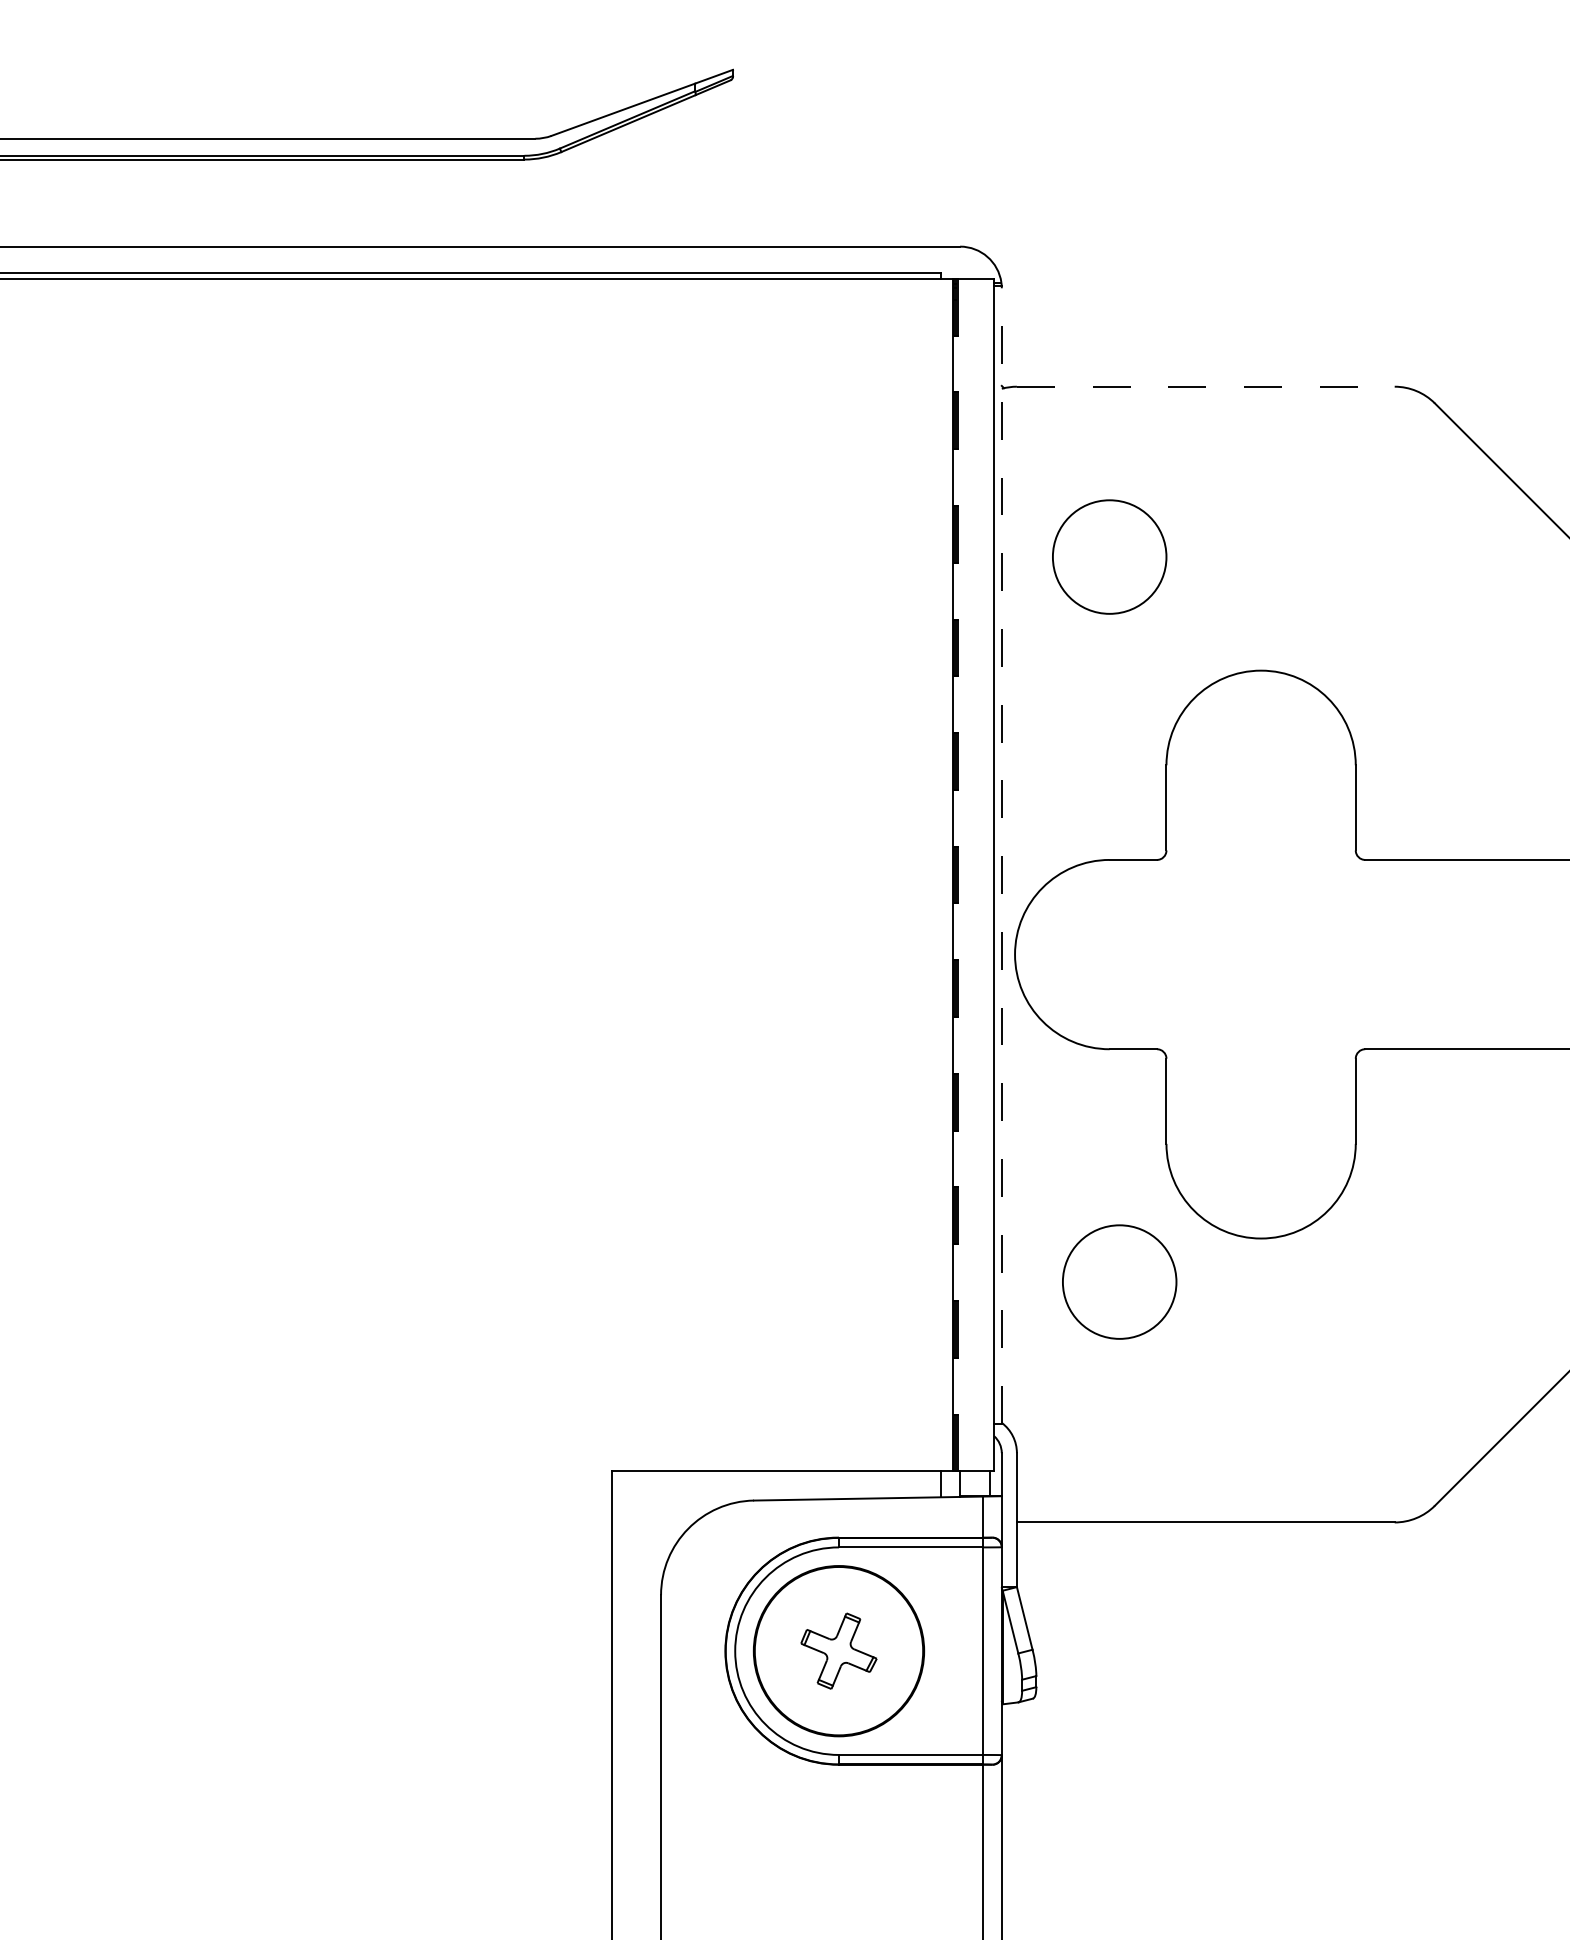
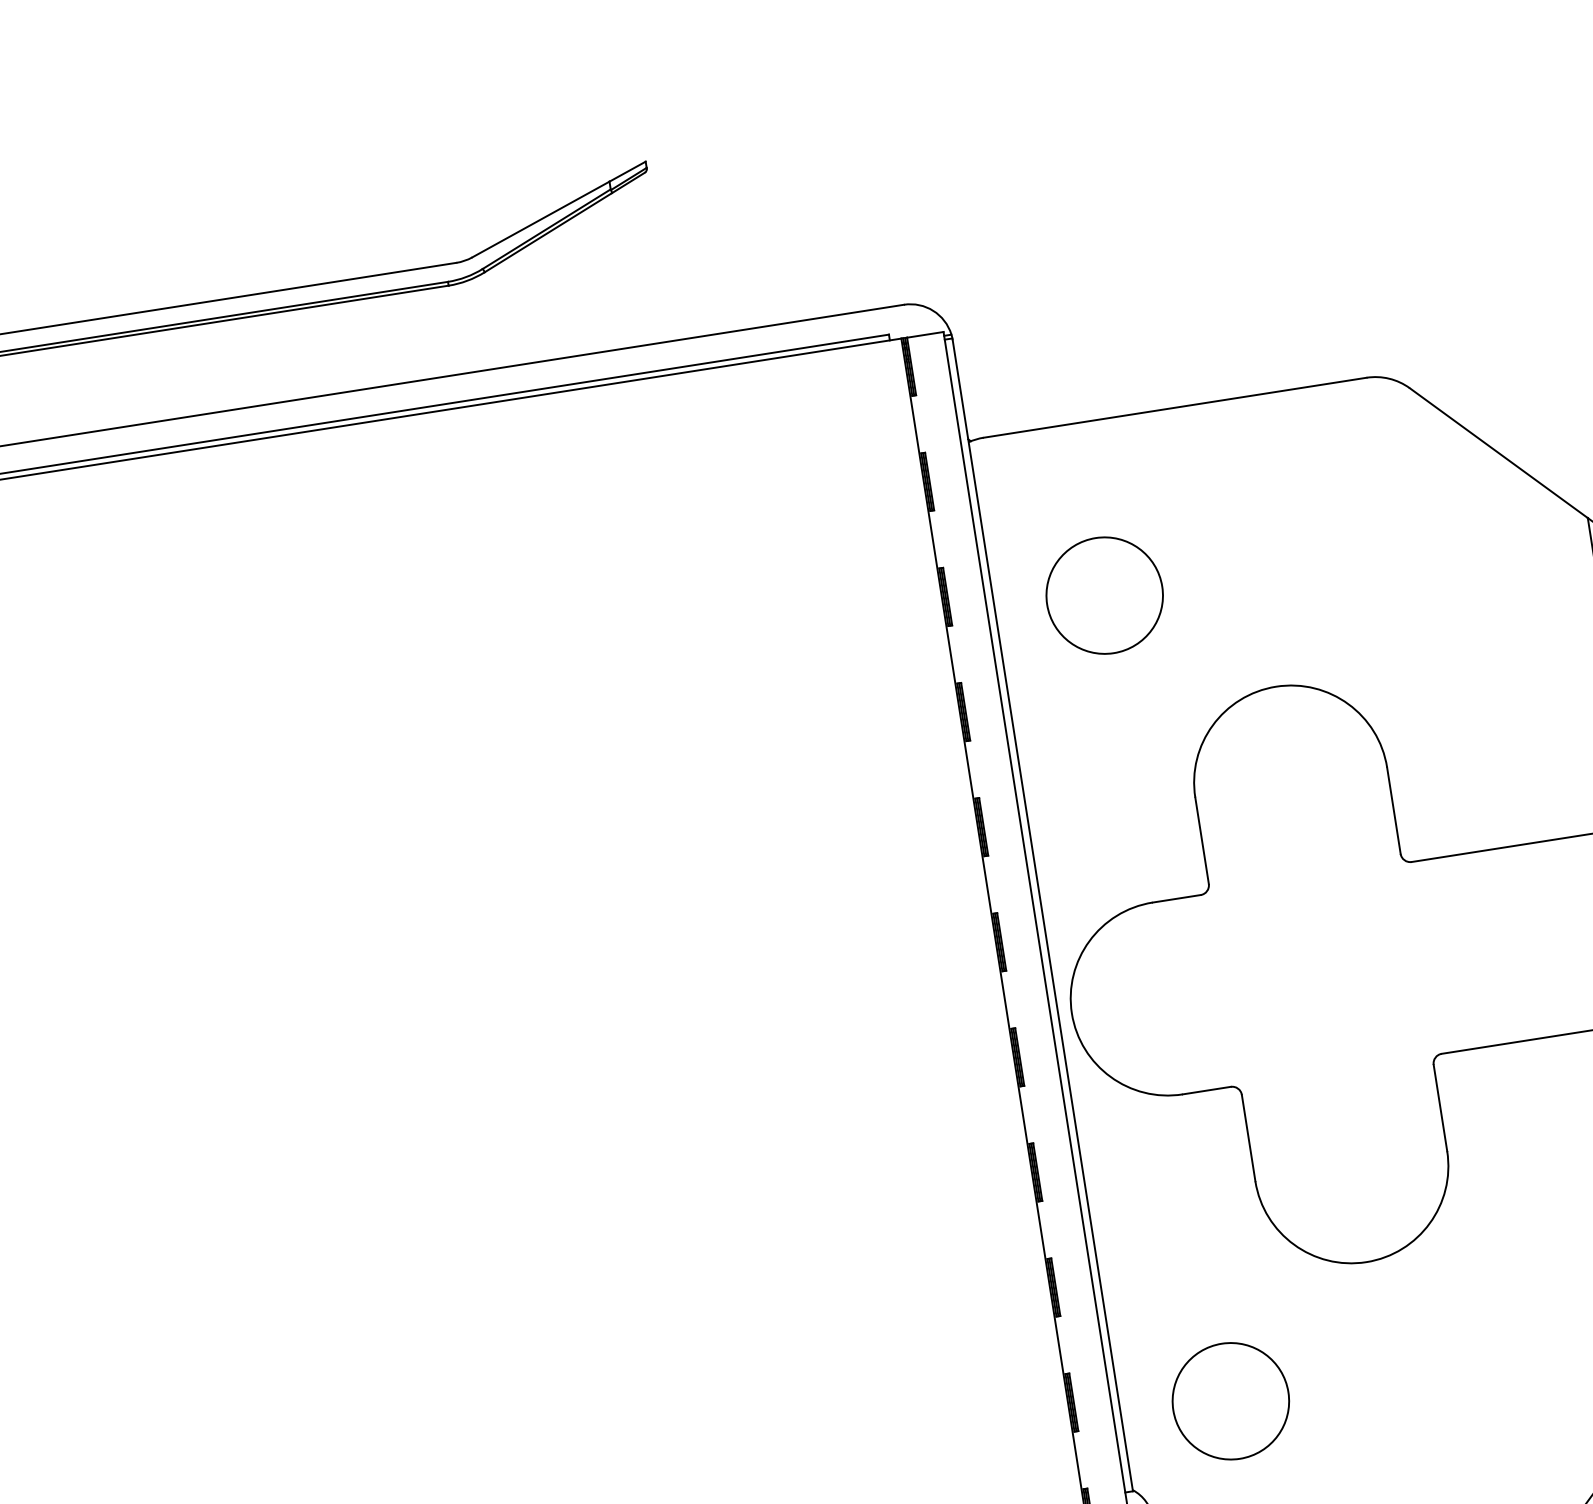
line: (1205, 386) -> (1174, 407), dashed -> solid
line: (1001, 856) -> (1042, 916), dashed -> solid
circle: (1119, 1281) -> (1230, 1400), moved

